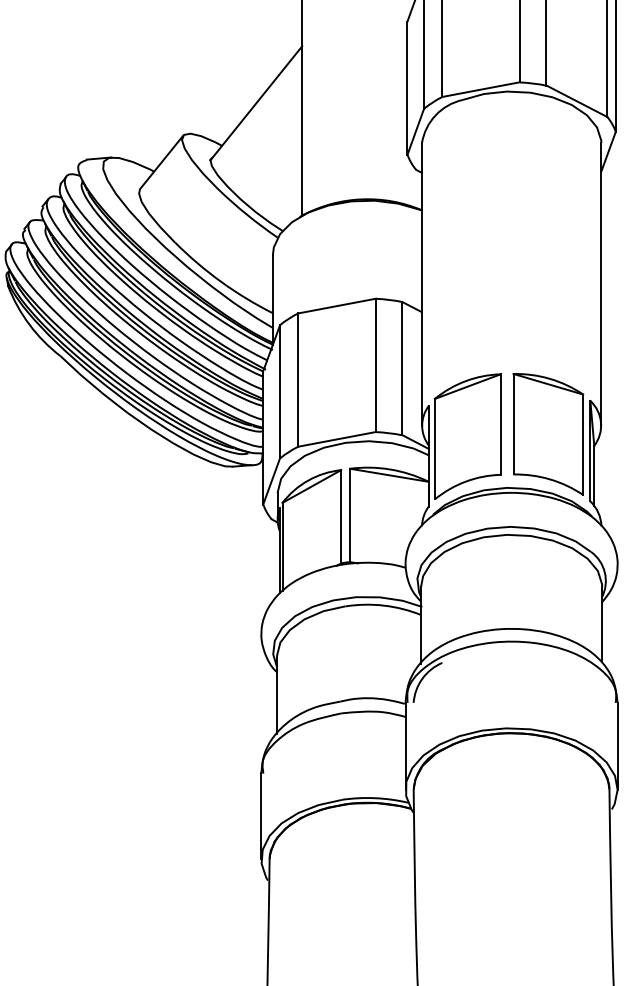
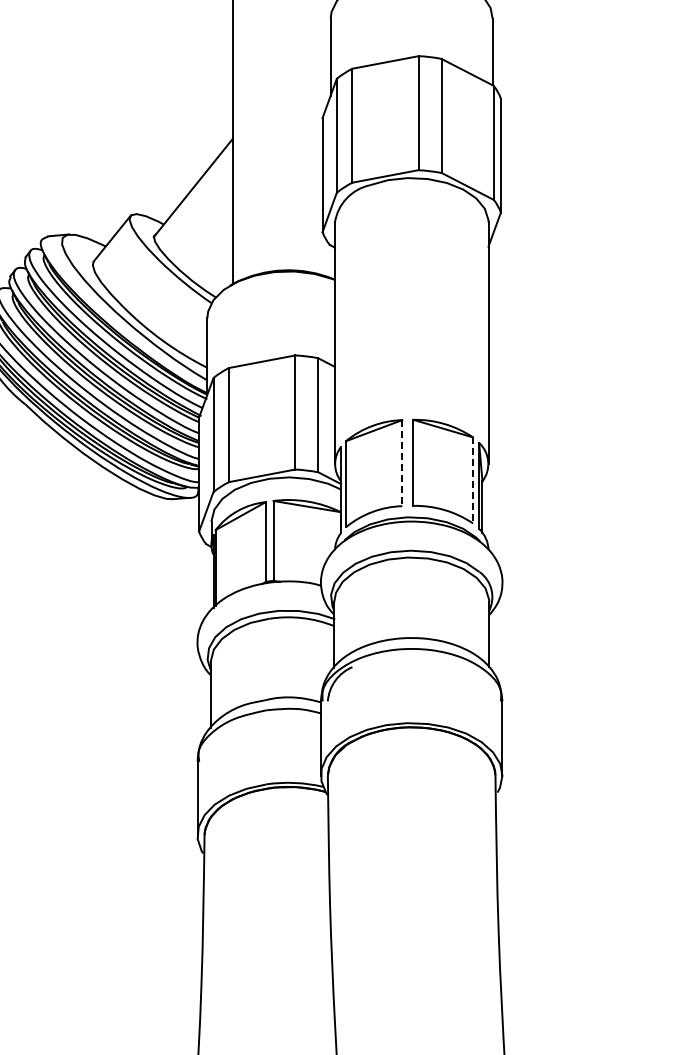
line: (500, 424) -> (402, 463), solid -> dashed
line: (582, 446) -> (472, 481), solid -> dashed

